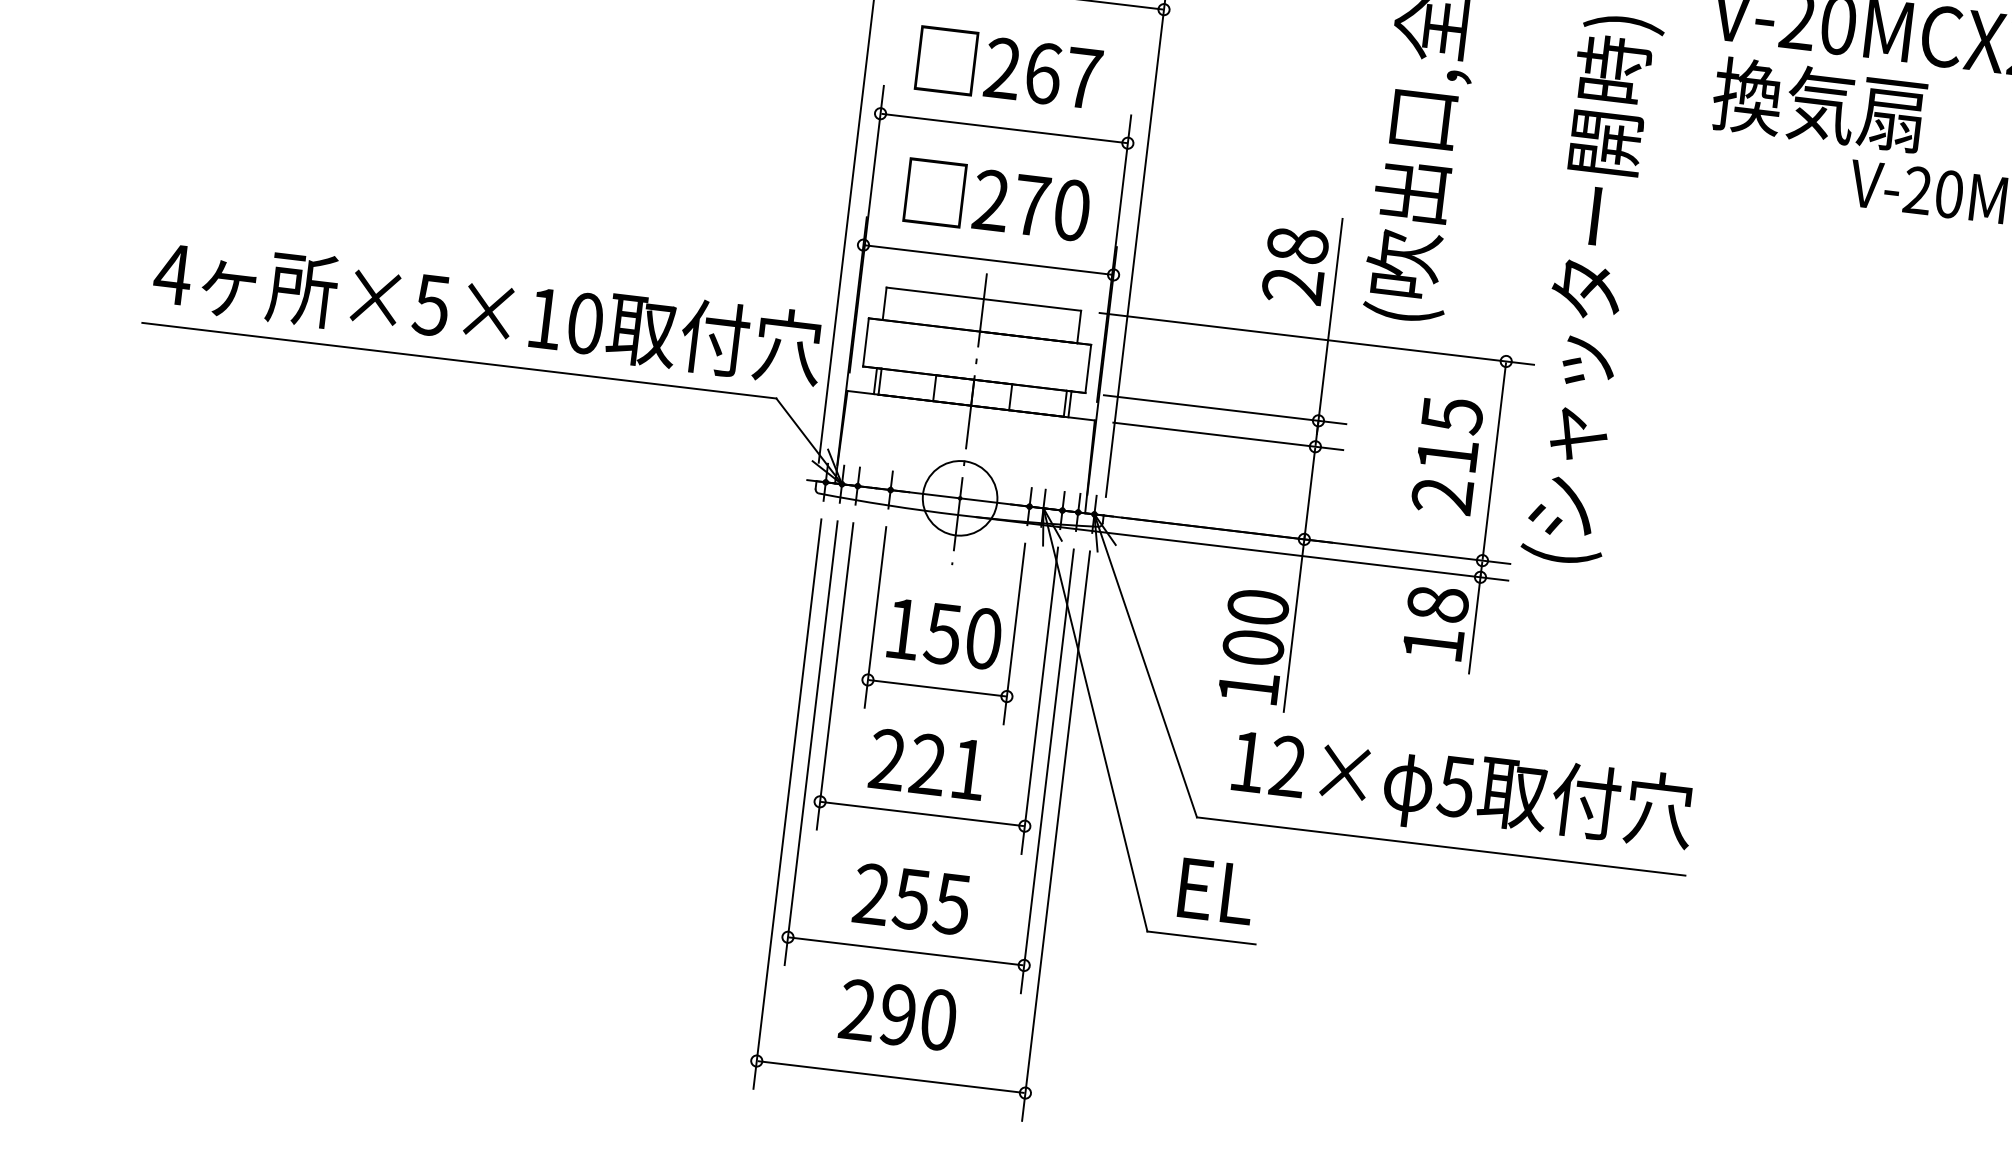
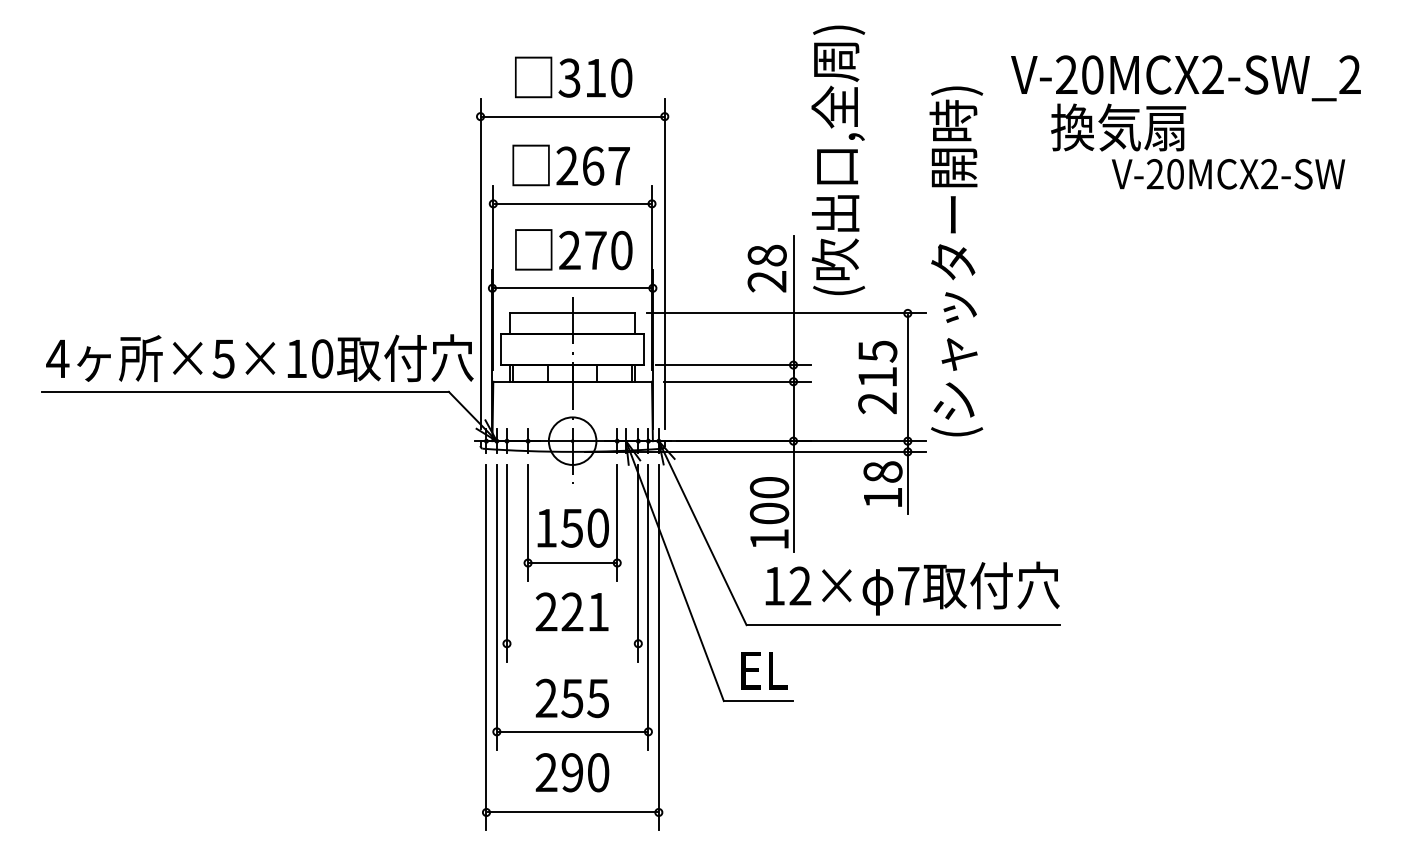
text: (1819, 104) -> (1118, 127), moved
text: (1456, 787) -> (908, 586), 5 -> 7
line: (922, 813) -> (572, 643), removed

